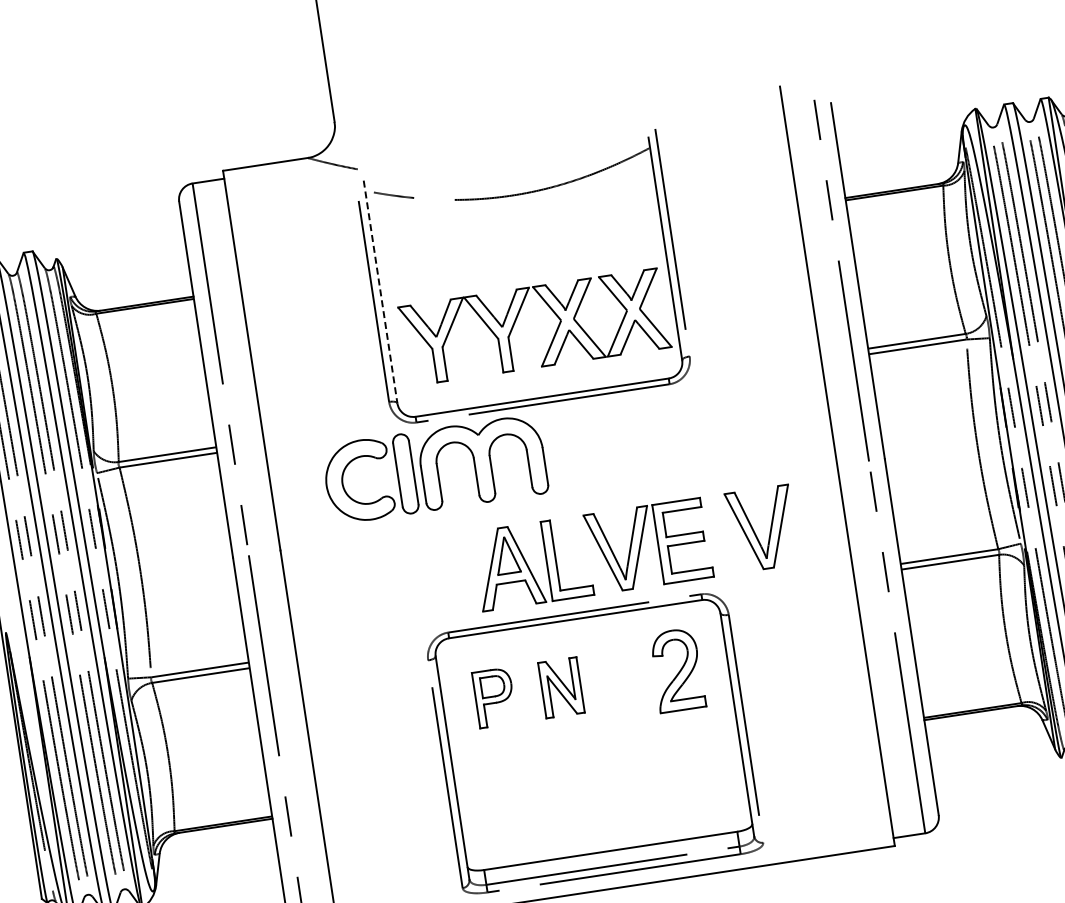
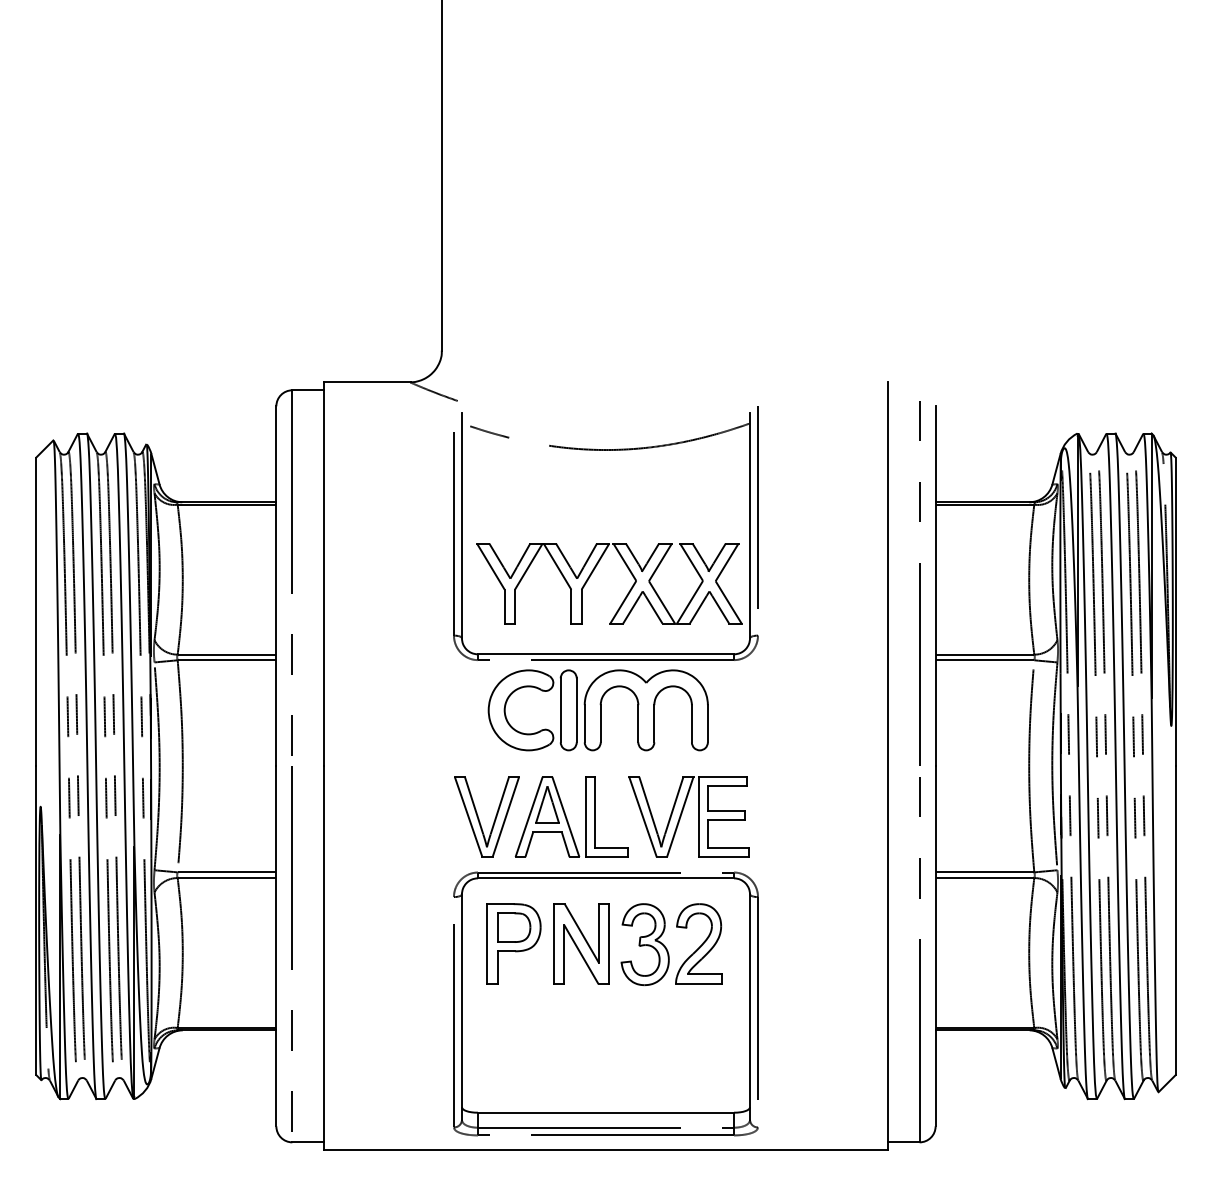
line: (380, 291) -> (461, 525), dashed -> solid
part: (434, 469) -> (597, 710), moved
part: (755, 531) -> (479, 818), moved
part: (623, 678) -> (644, 944), added
part: (561, 687) -> (581, 943), size x1.43
part: (493, 697) -> (513, 943), size x1.43

